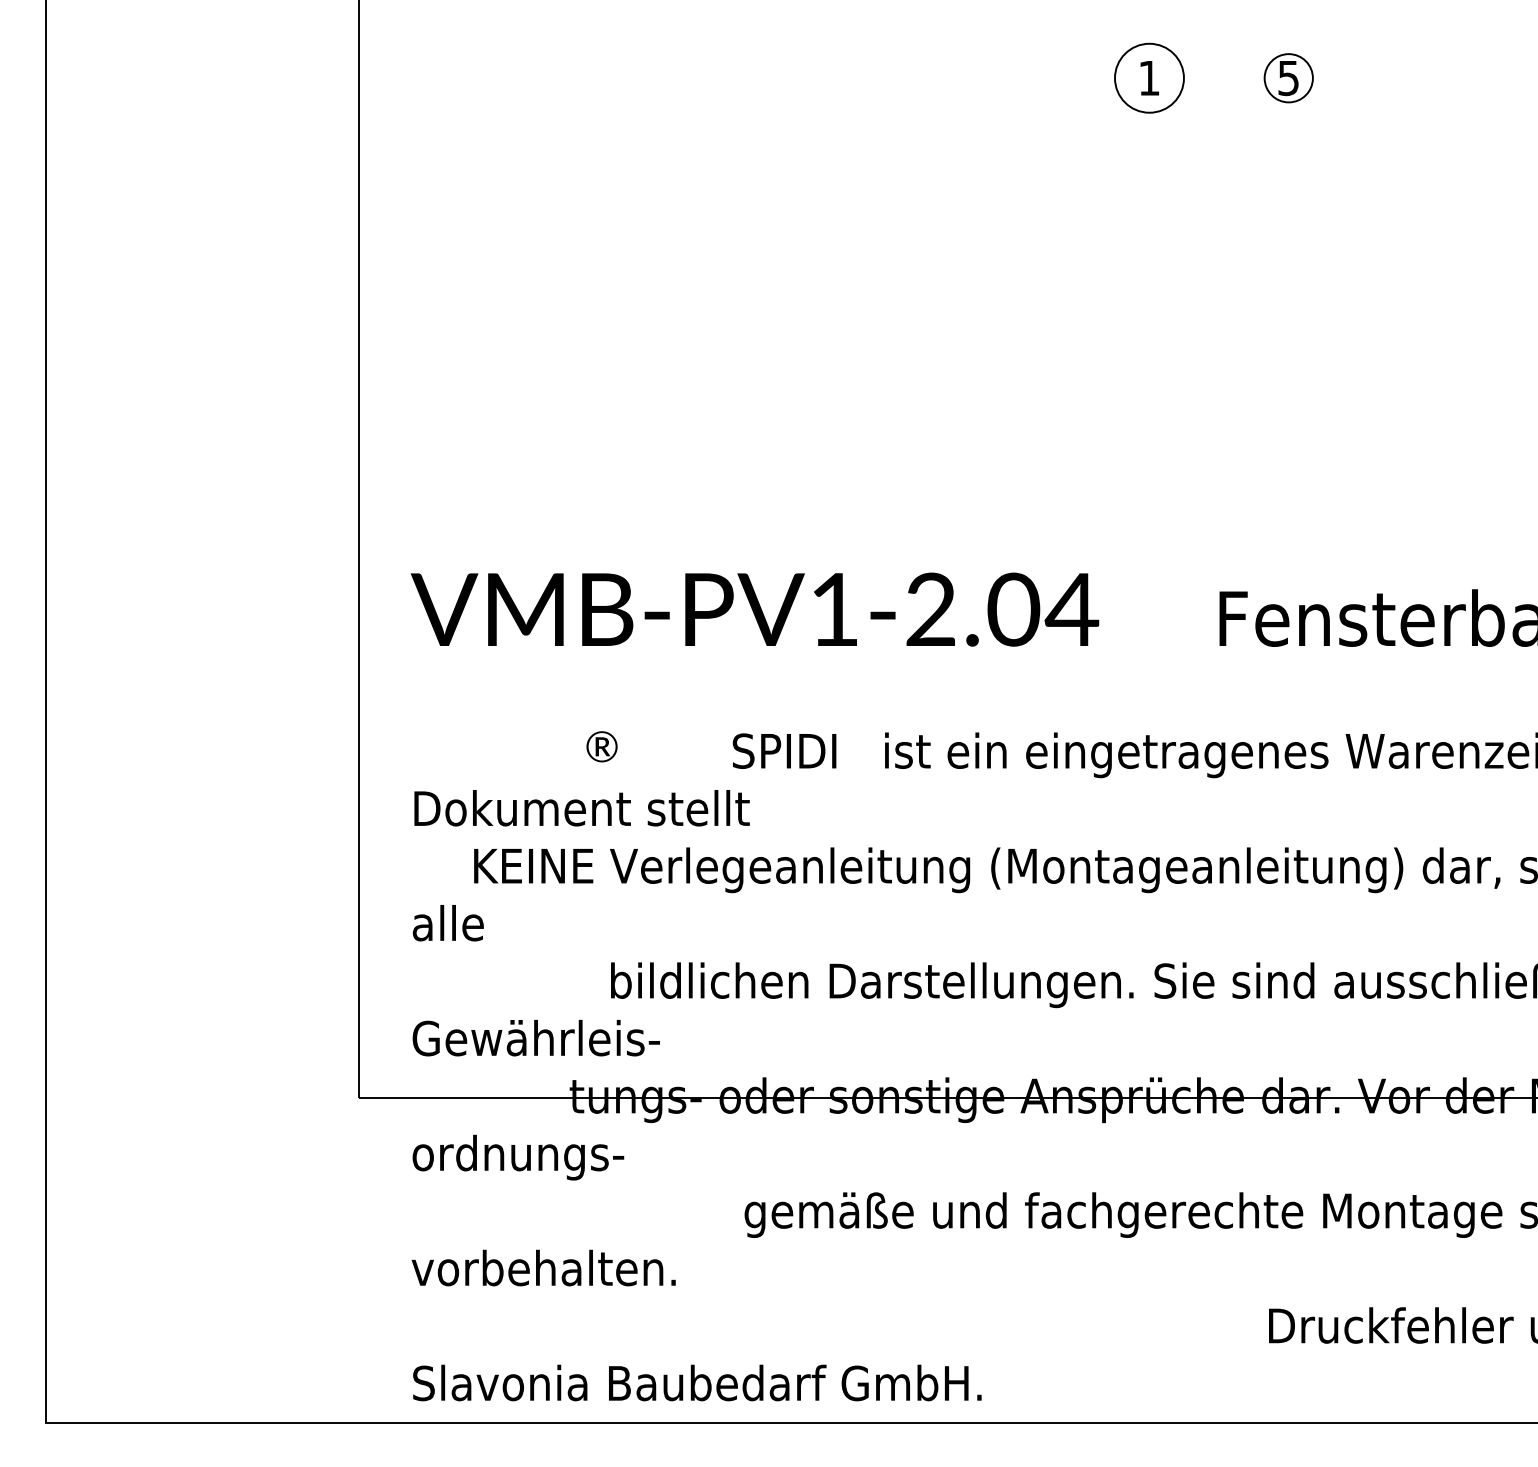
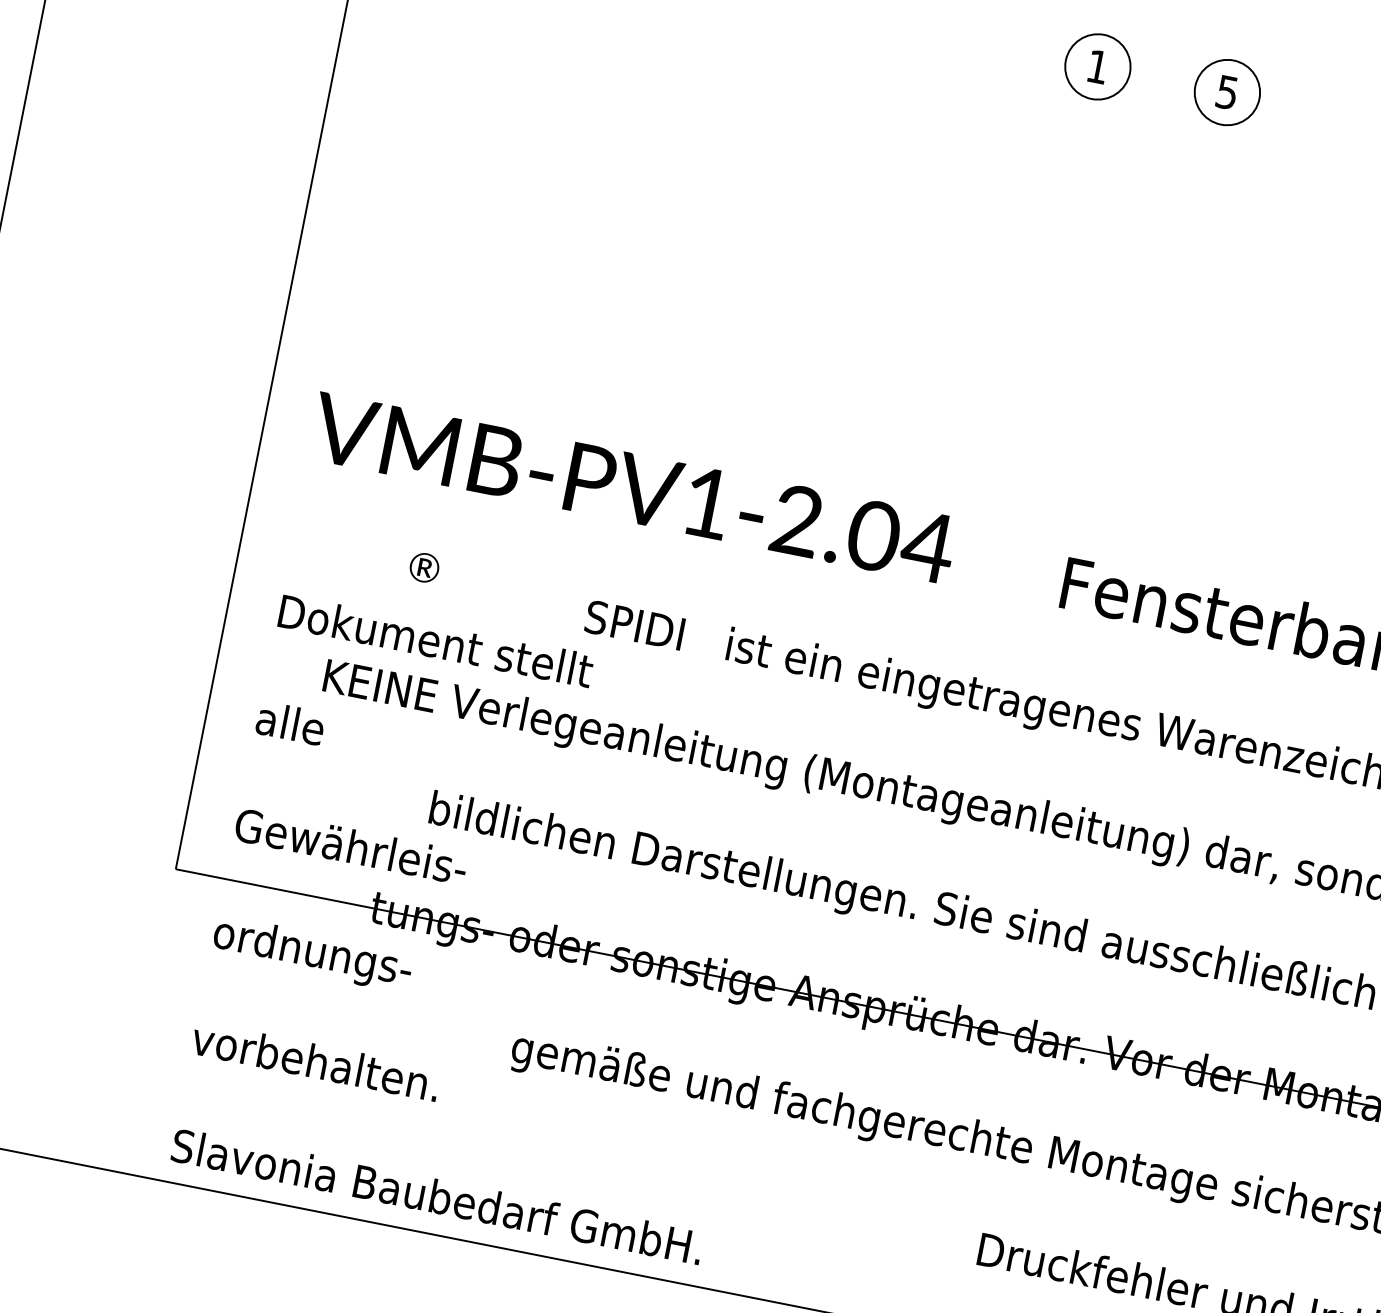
circle: (1288, 77) -> (1227, 91), size x1.43
text: (601, 746) -> (424, 567), moved

